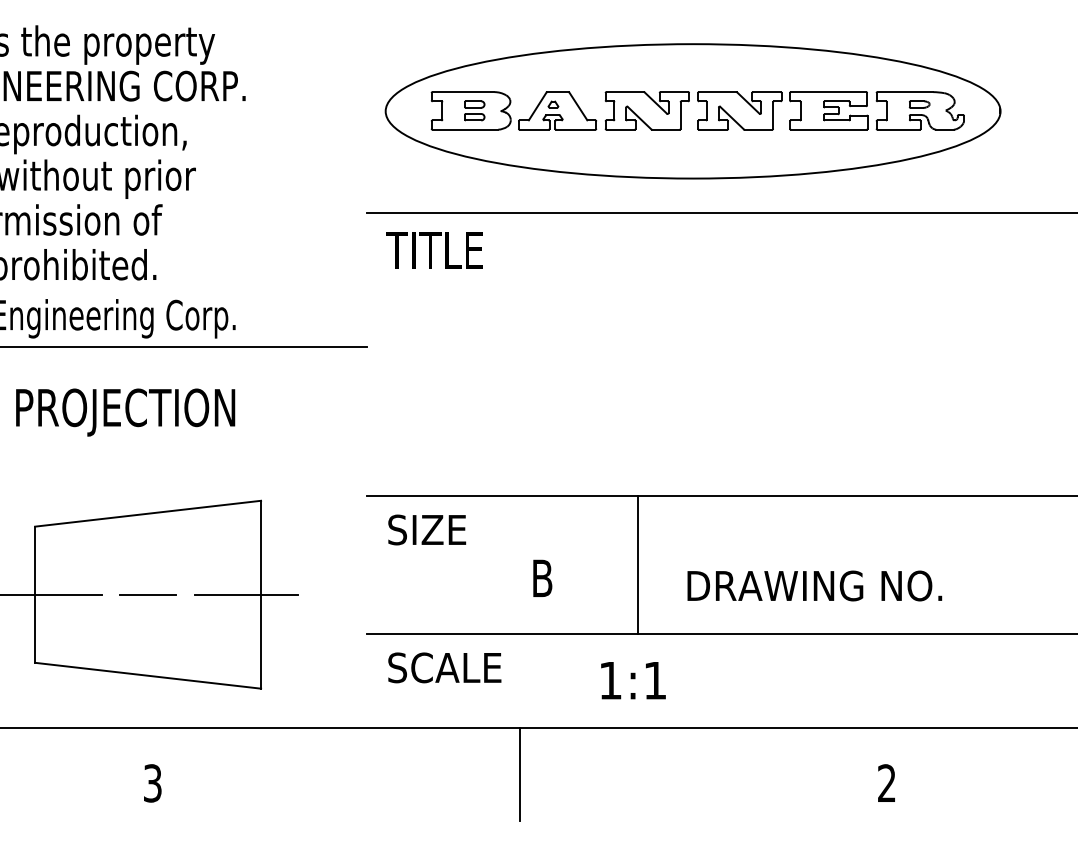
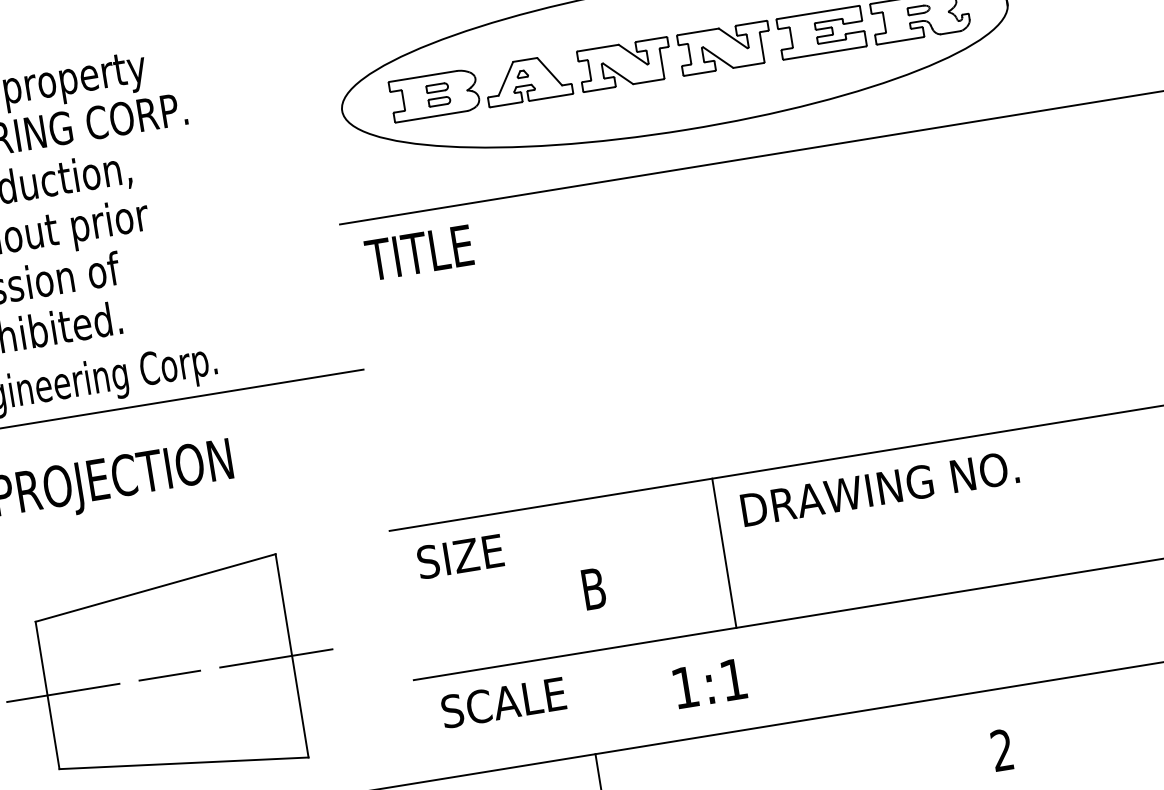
line: (638, 565) -> (724, 553), moved
text: (814, 585) -> (879, 488), moved

